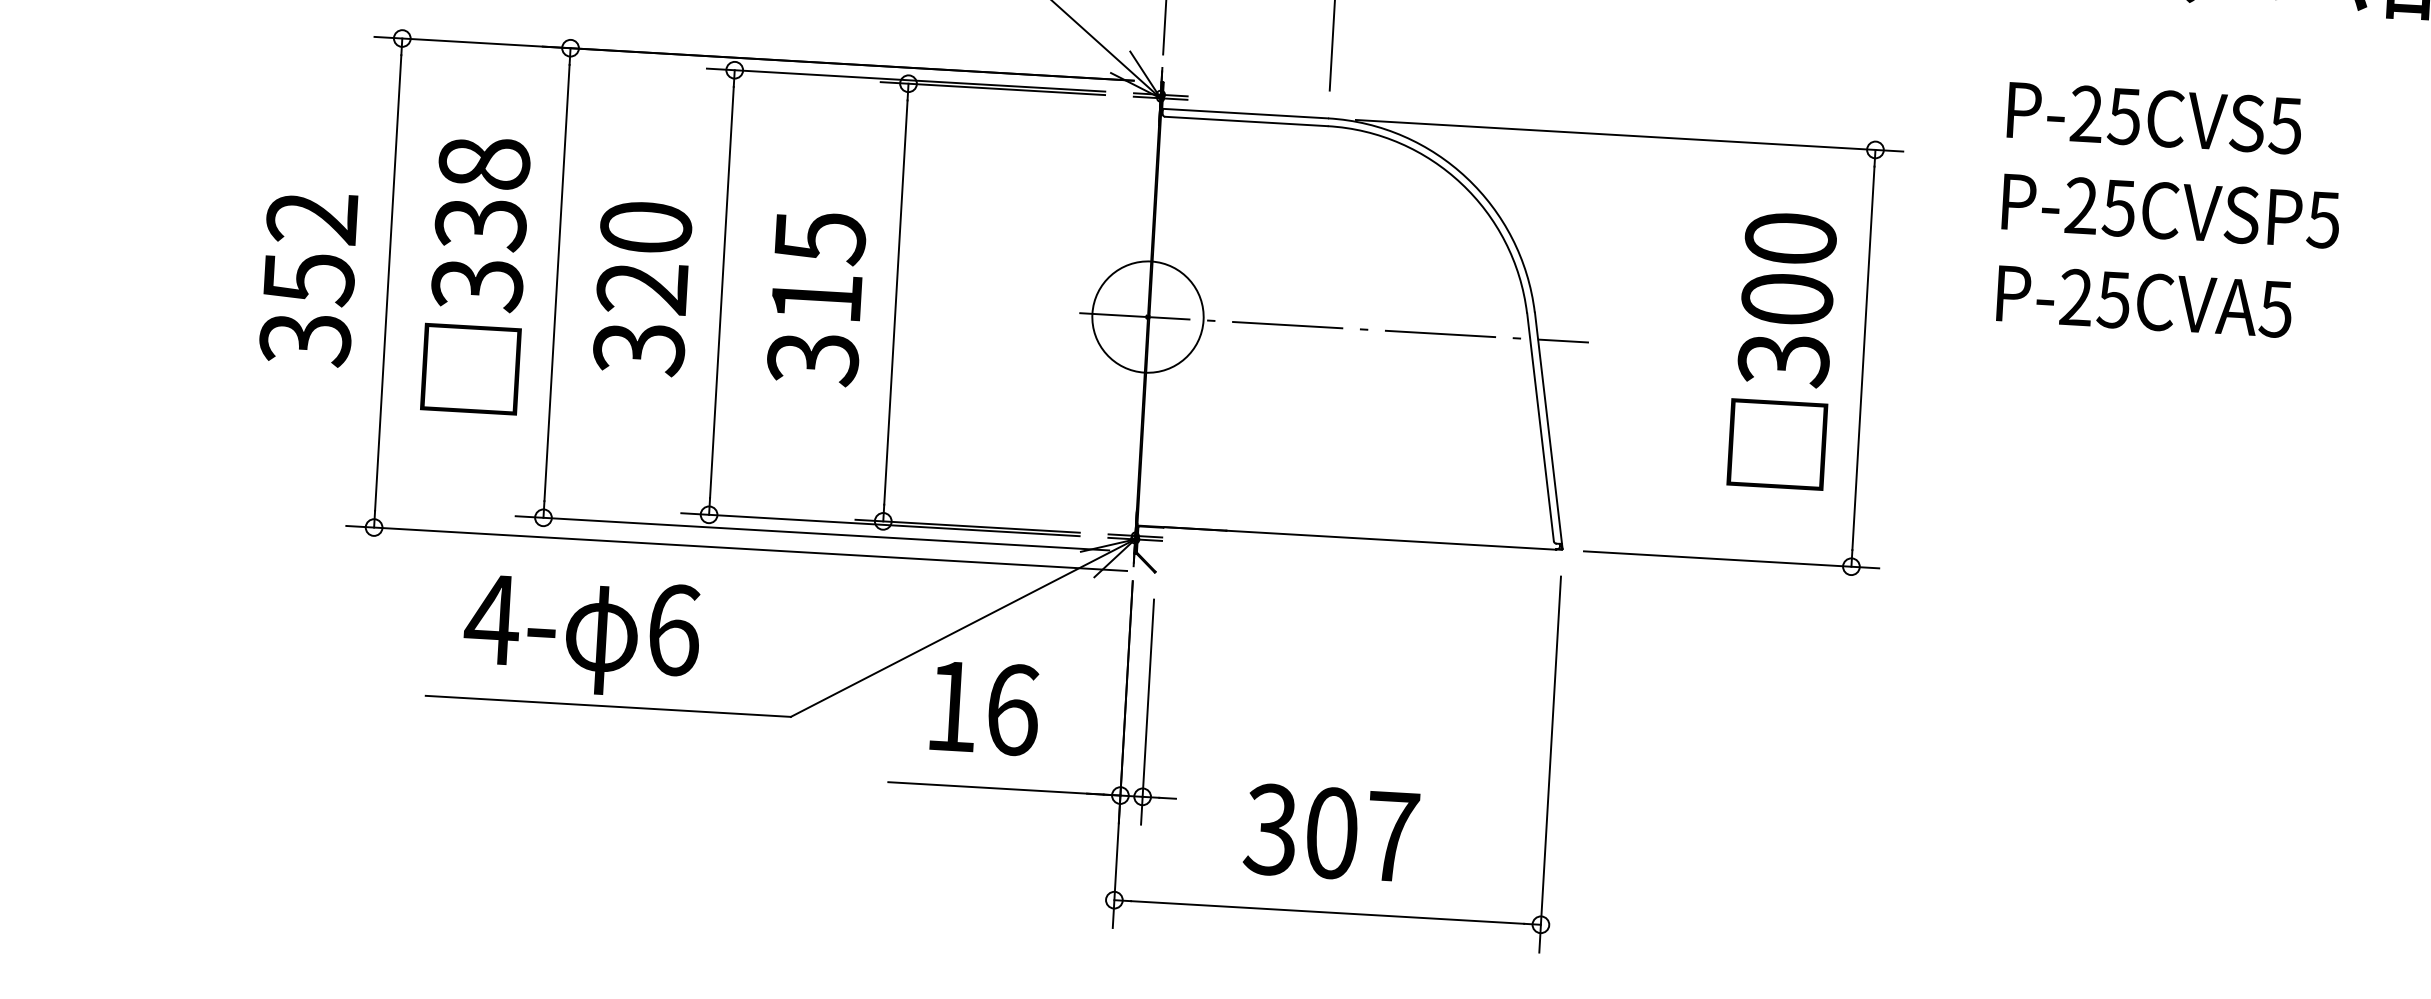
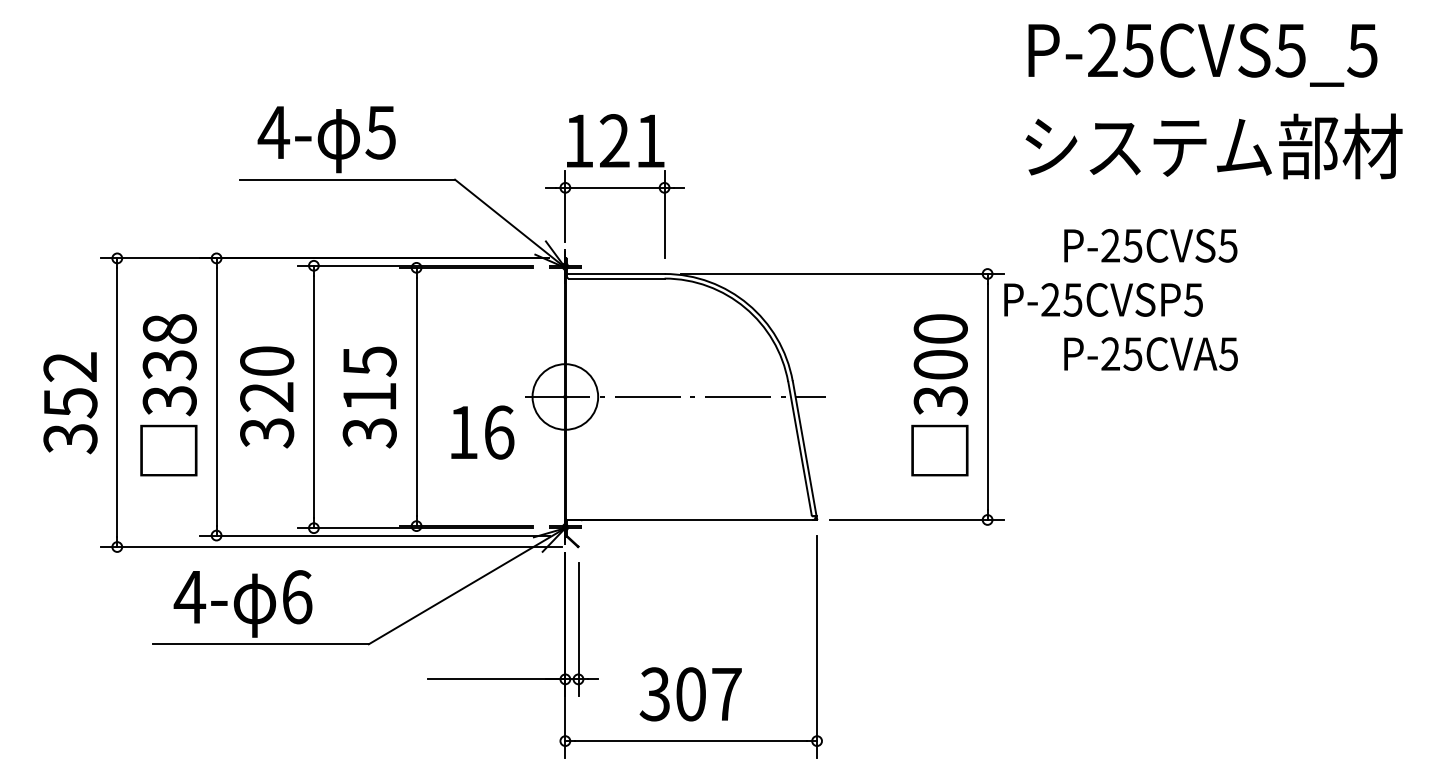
text: (2170, 210) -> (1103, 299), moved
text: (984, 708) -> (482, 432), moved

